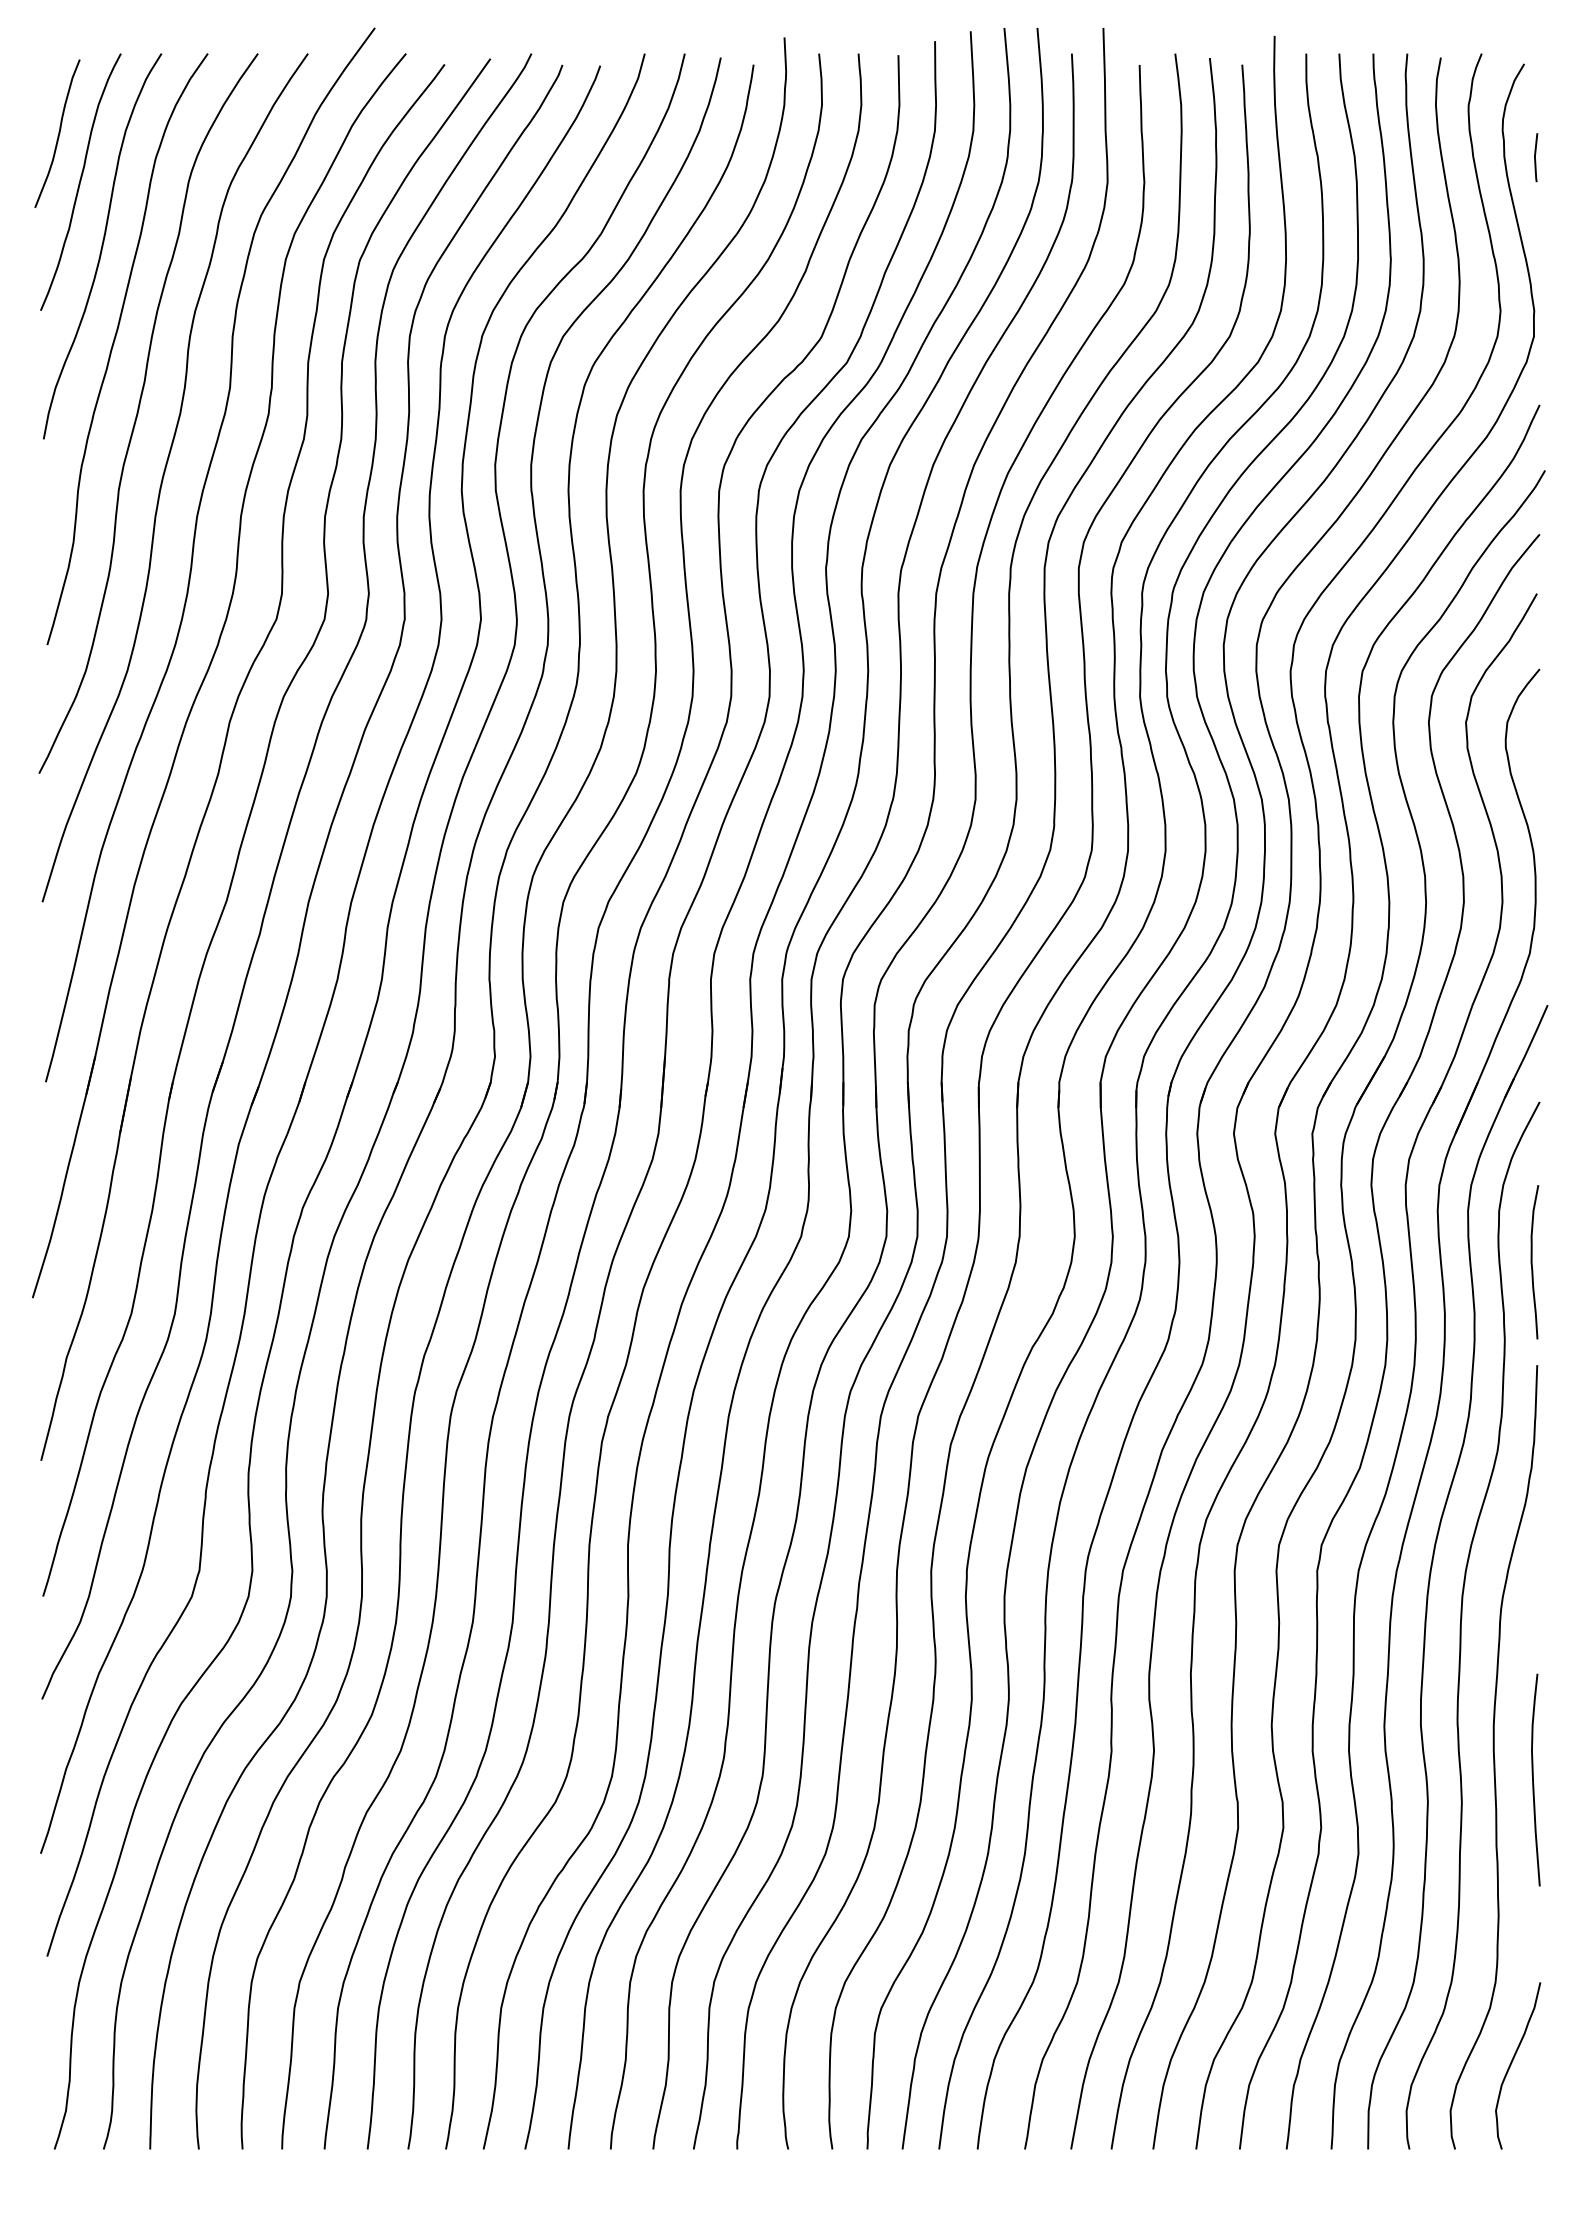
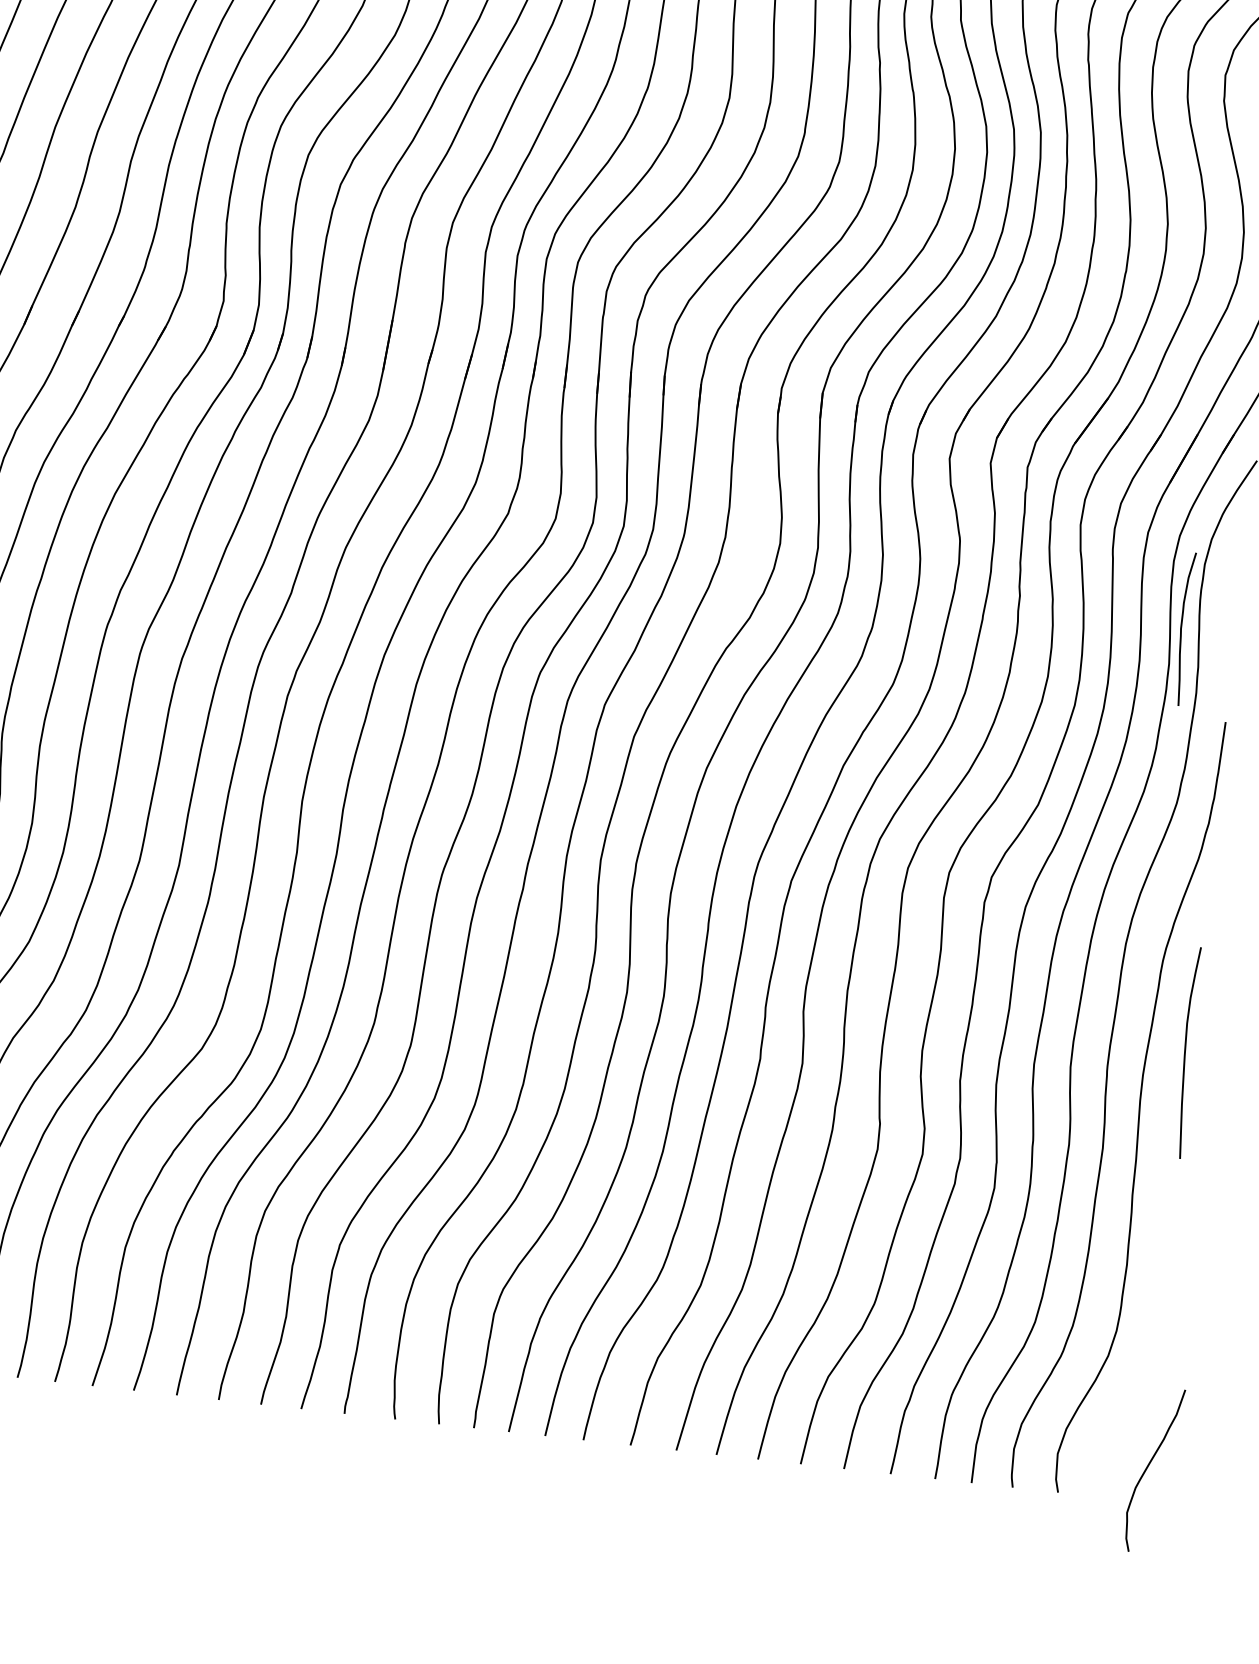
curve: (1532, 1262) -> (1181, 629), moved
curve: (1533, 1779) -> (1185, 1051), moved
curve: (1512, 2063) -> (1148, 1467), moved

